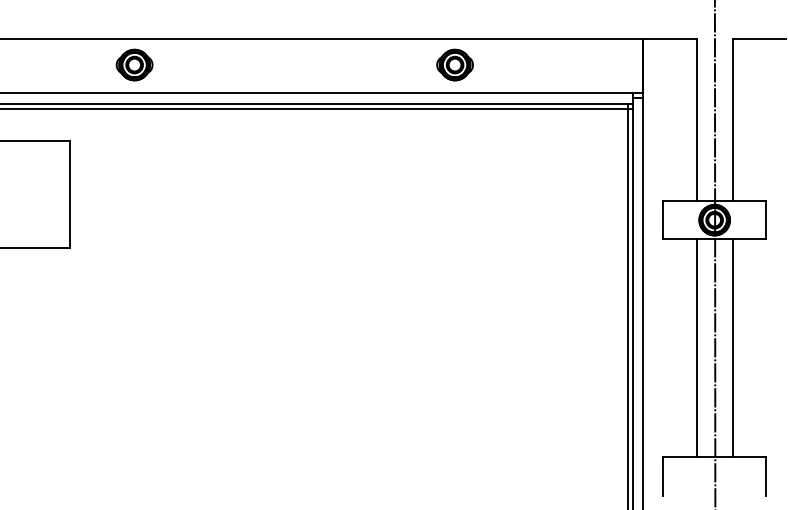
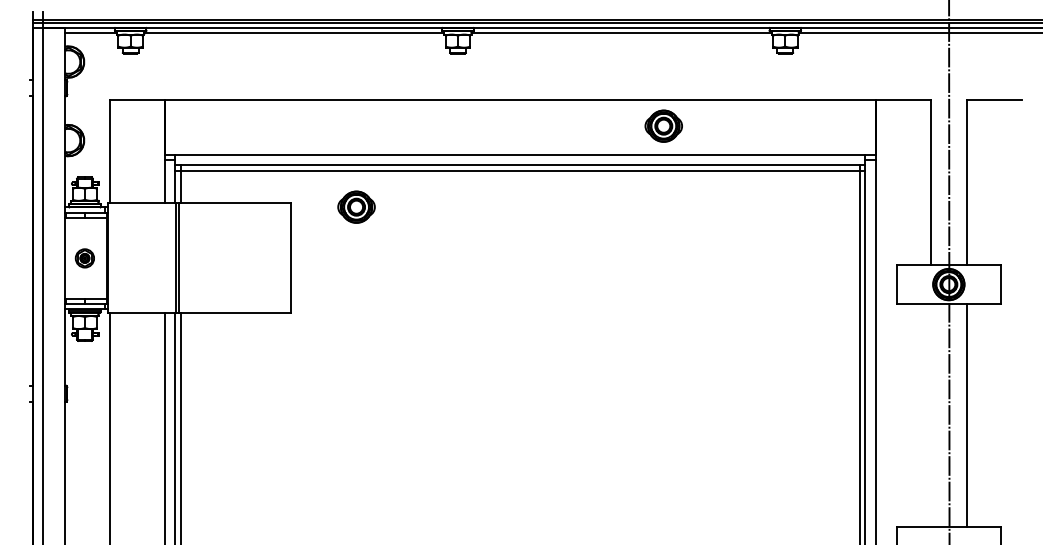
part: (134, 64) -> (356, 206), moved
part: (454, 64) -> (663, 125), moved
line: (696, 348) -> (930, 415), removed

